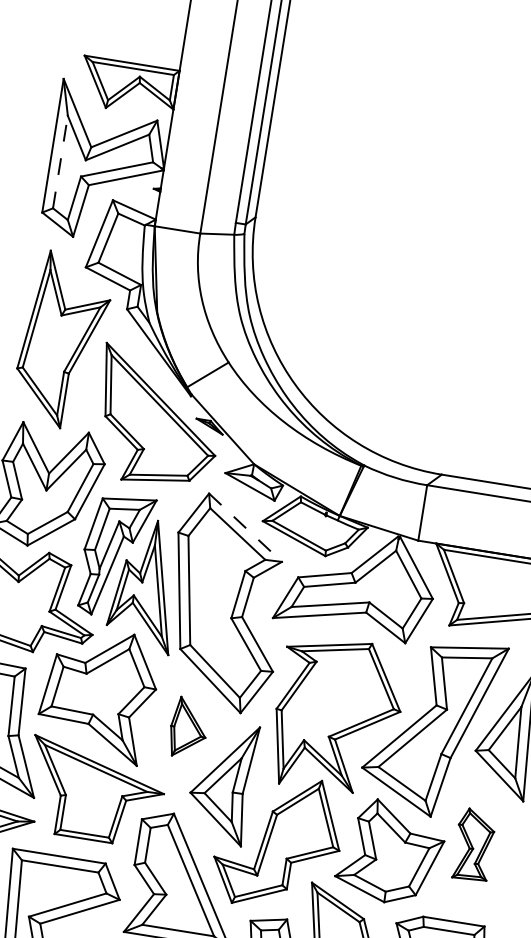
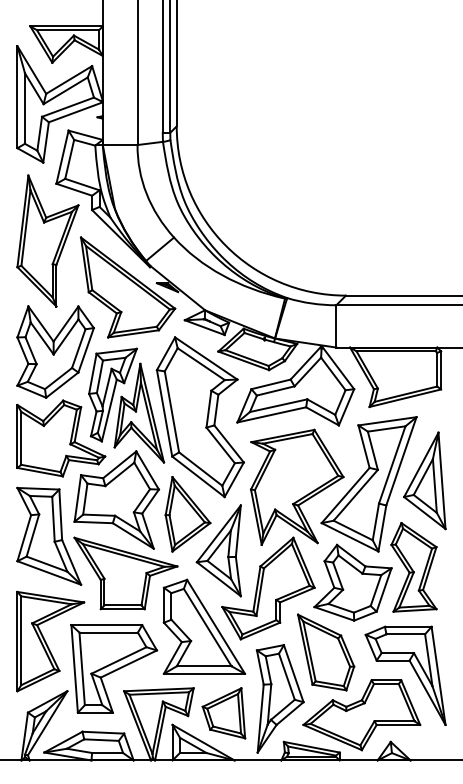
line: (59, 161) -> (24, 108), dashed -> solid
line: (245, 527) -> (206, 358), dashed -> solid
part: (188, 728) -> (187, 514), size x1.67
part: (473, 845) -> (413, 567), size x1.67

